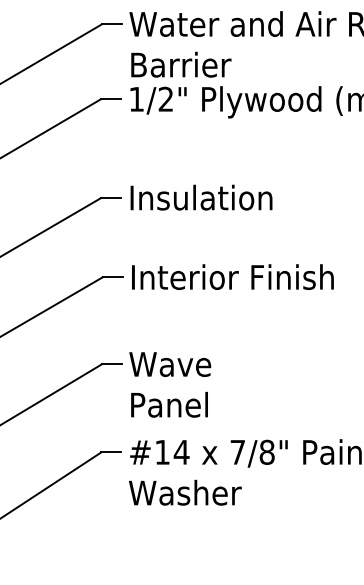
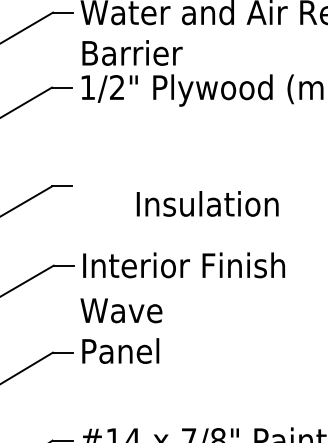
text: (201, 197) -> (207, 203), moved
text: (170, 384) -> (121, 330), moved

